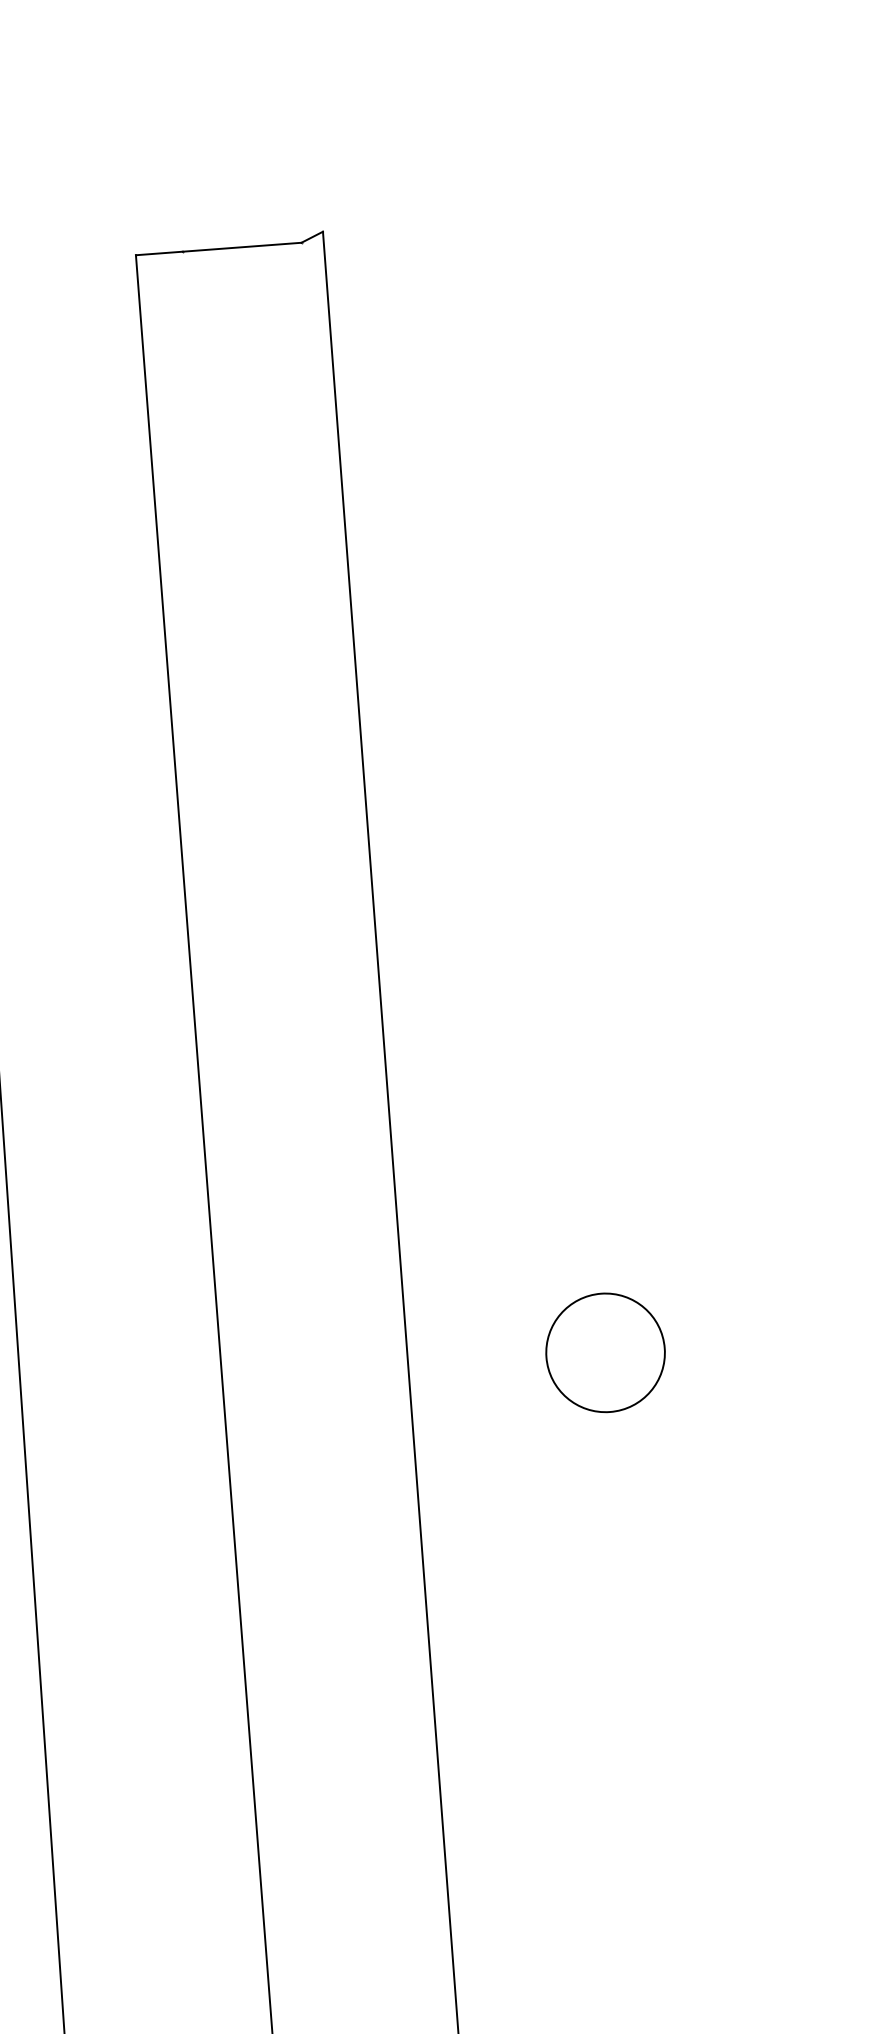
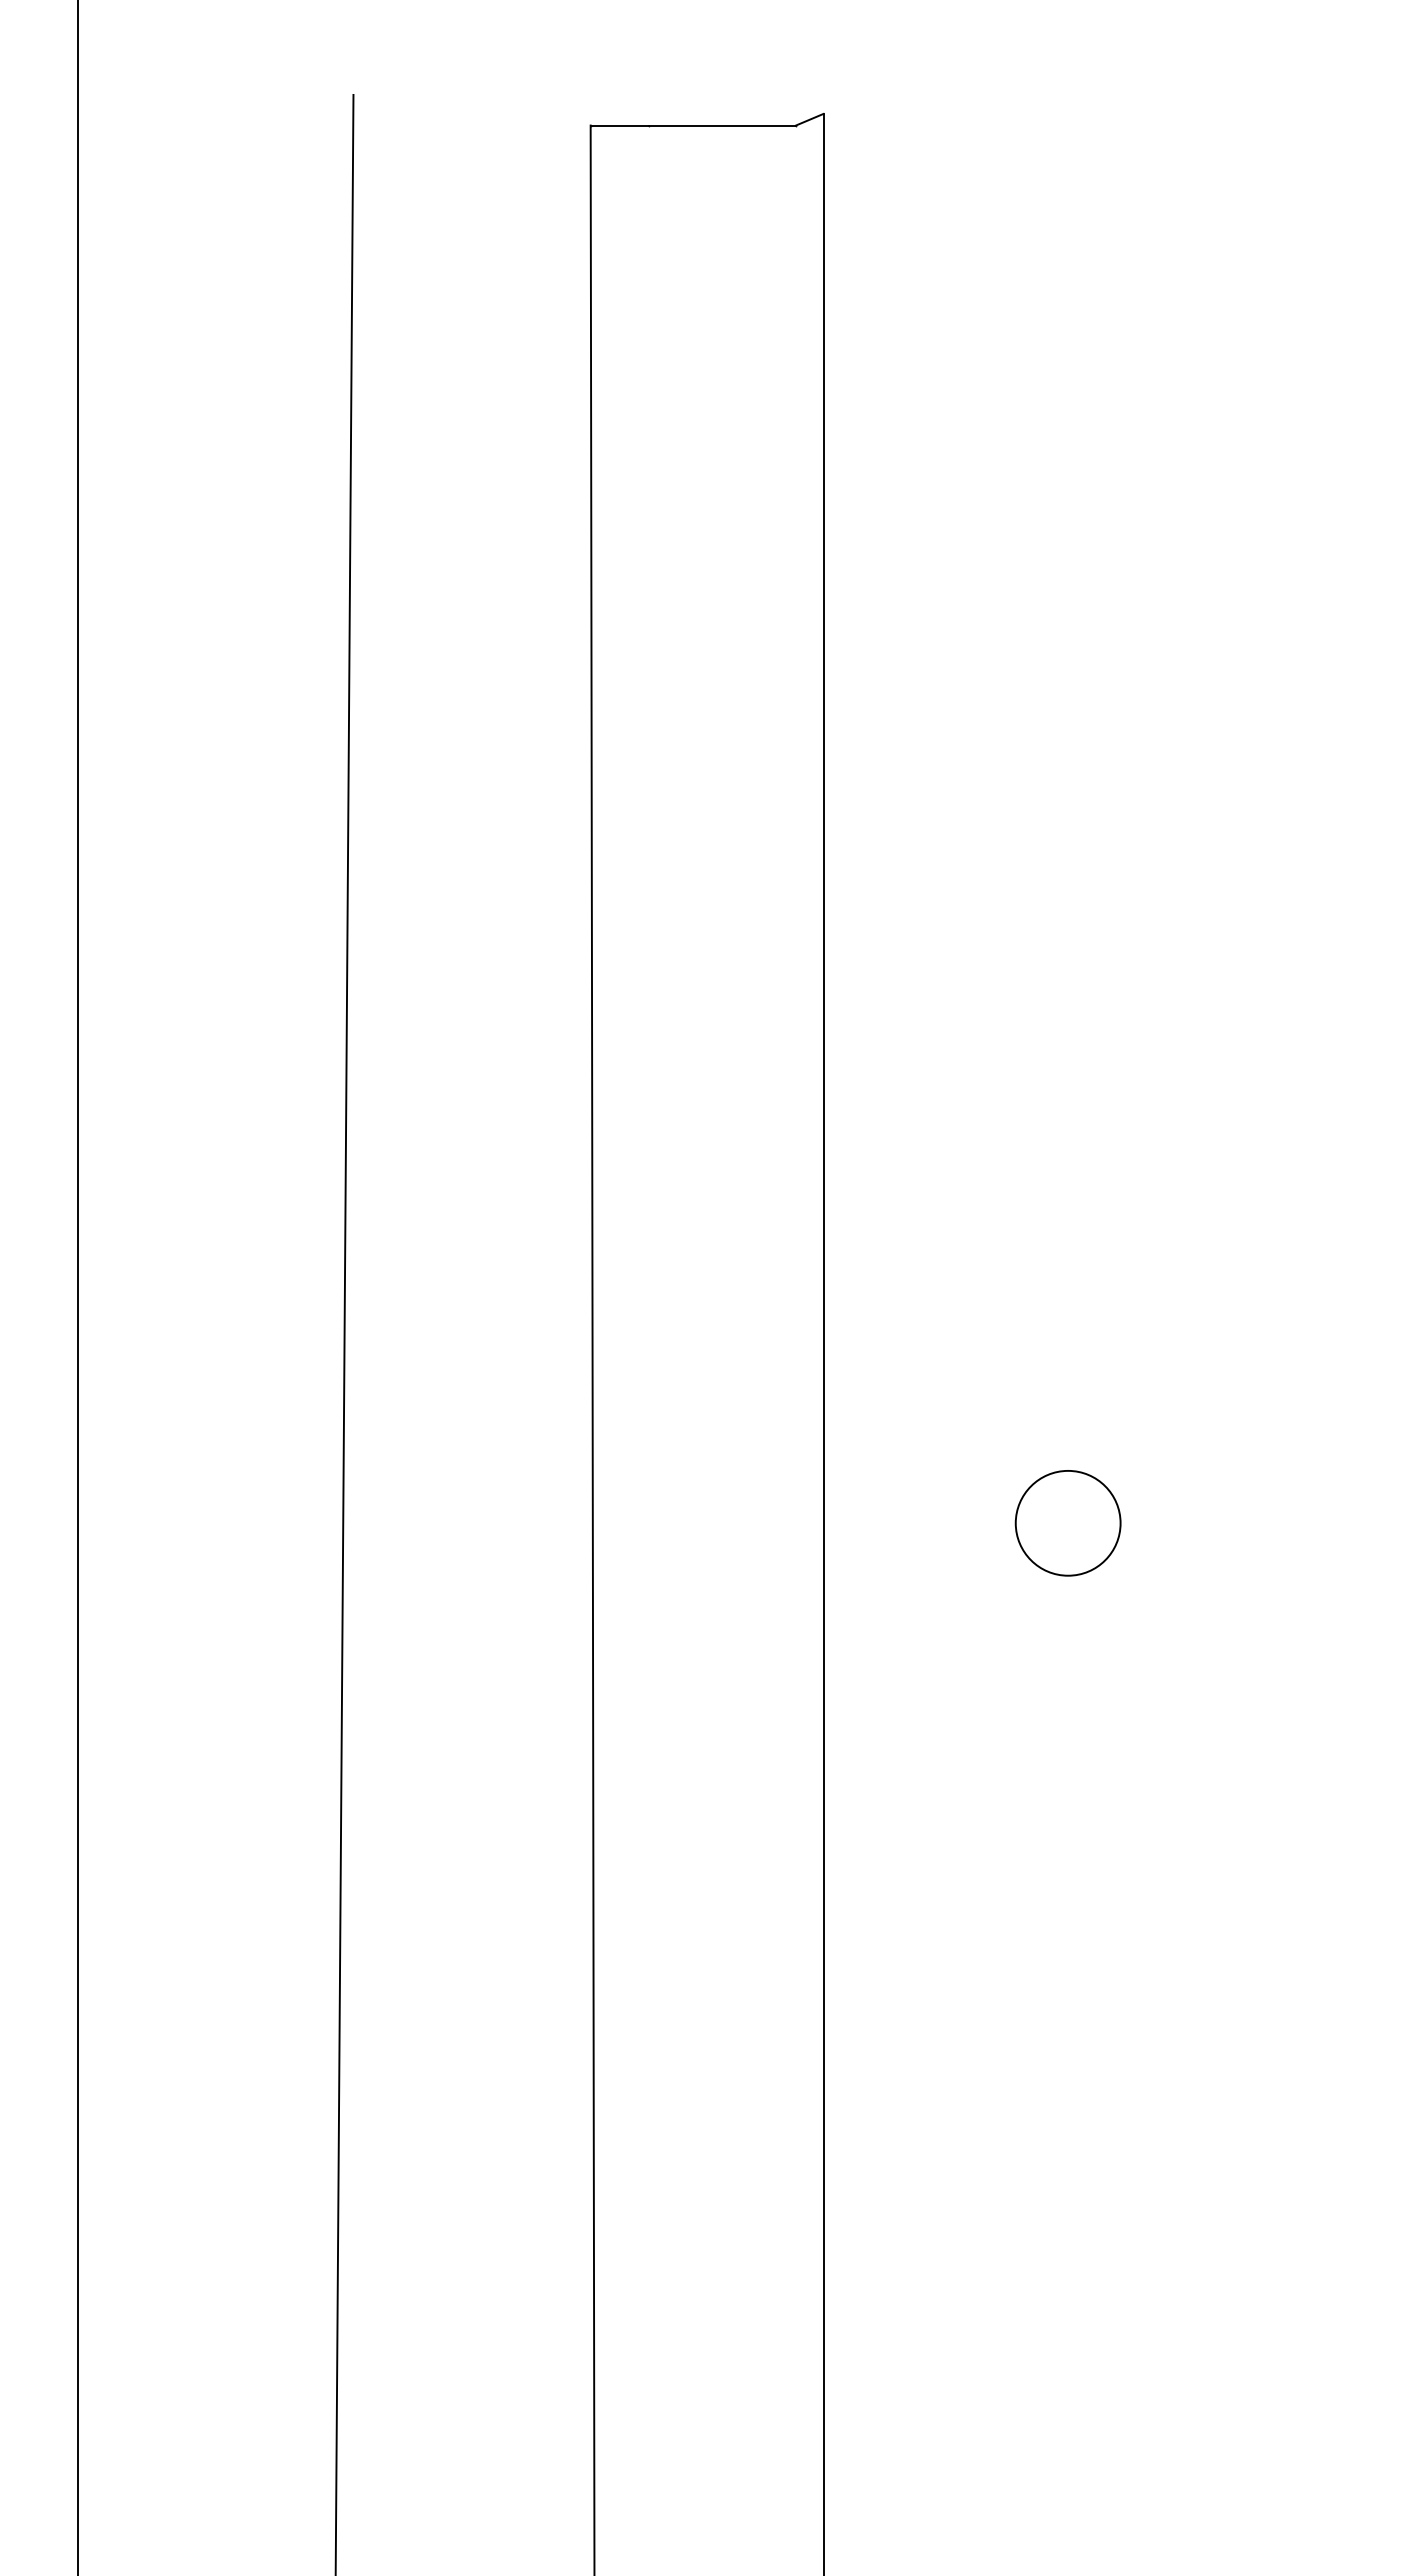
circle: (605, 1353) -> (1067, 1523), size x0.71

